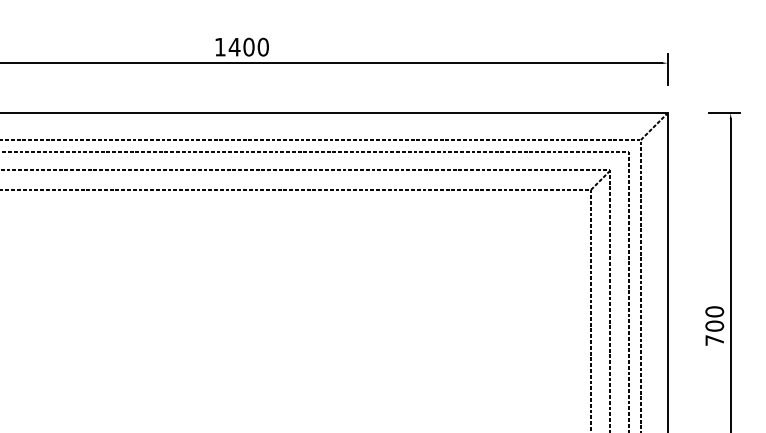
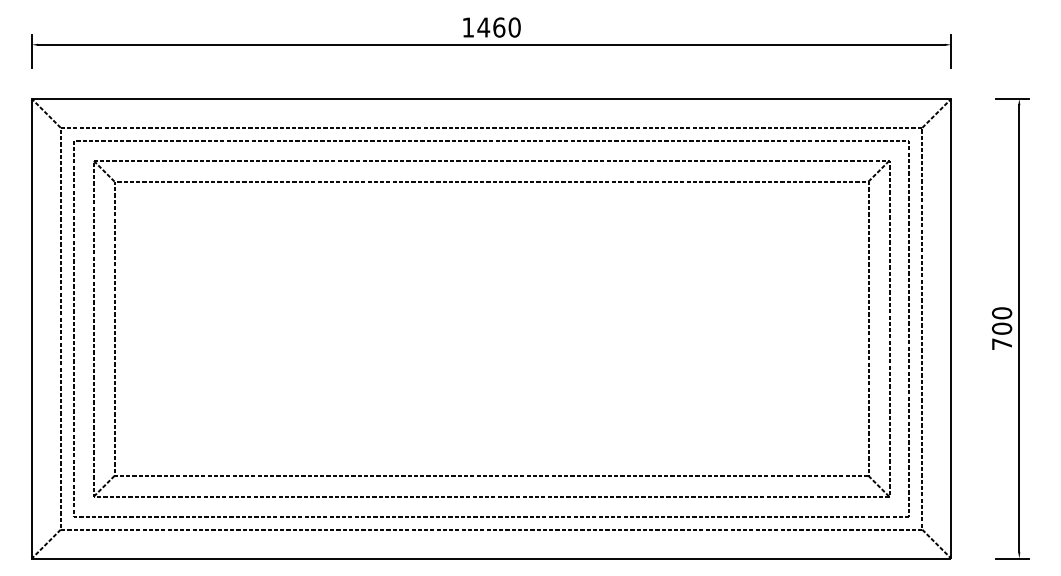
text: (249, 47) -> (499, 27), 1400 -> 1460

